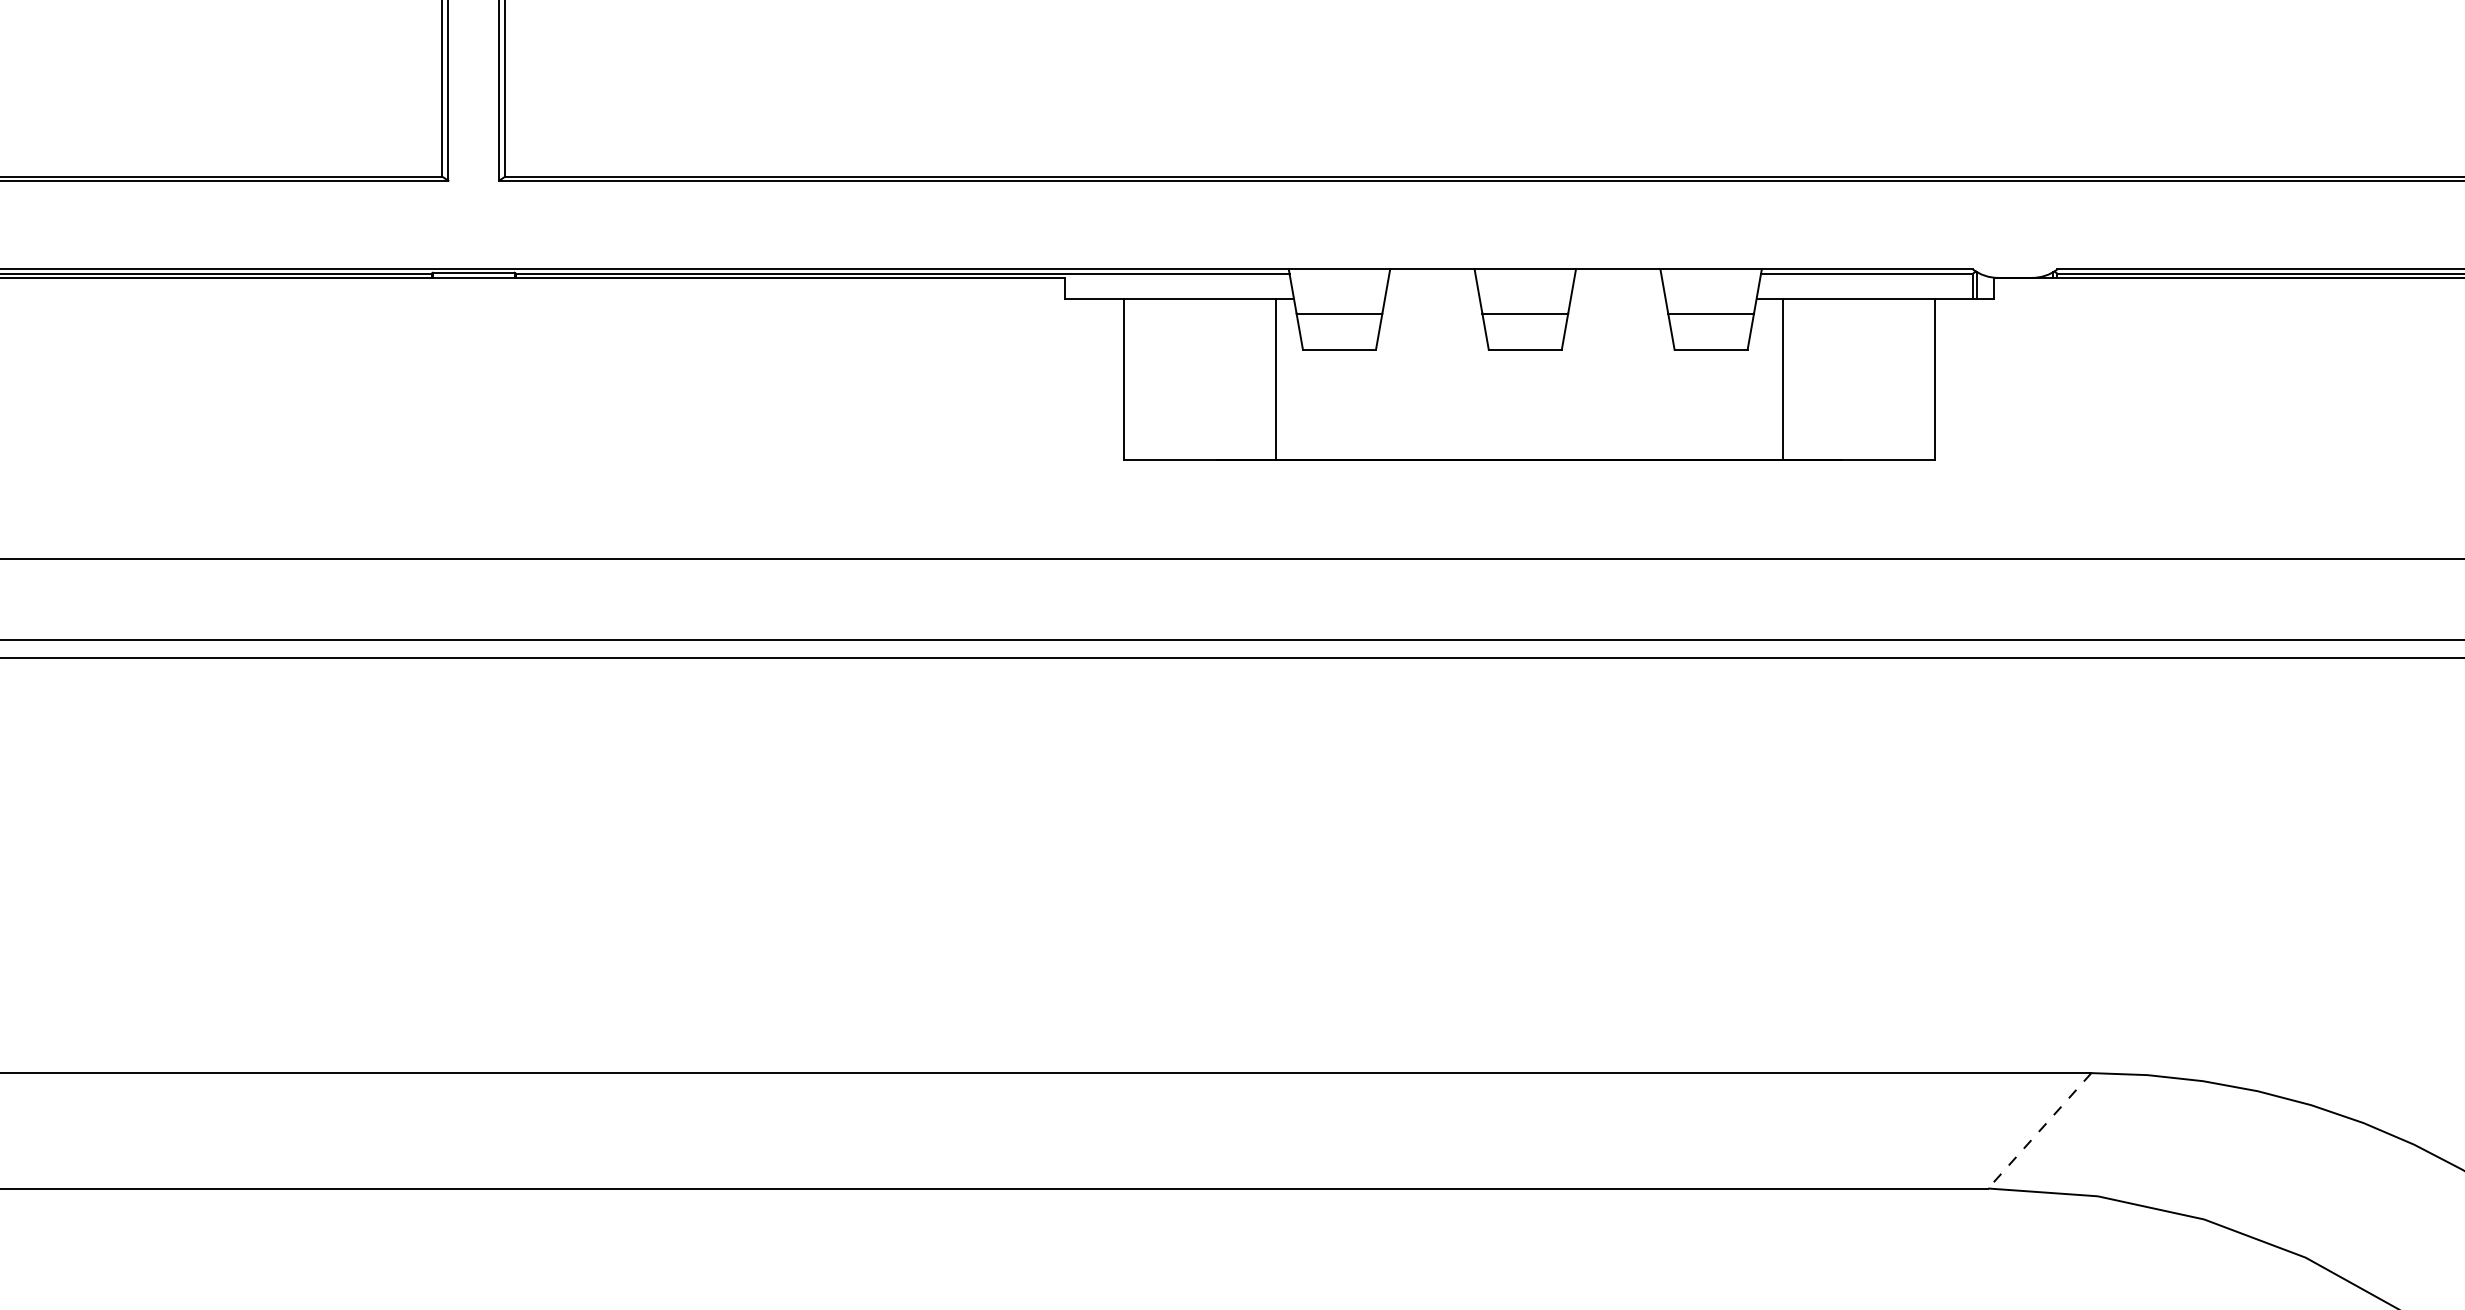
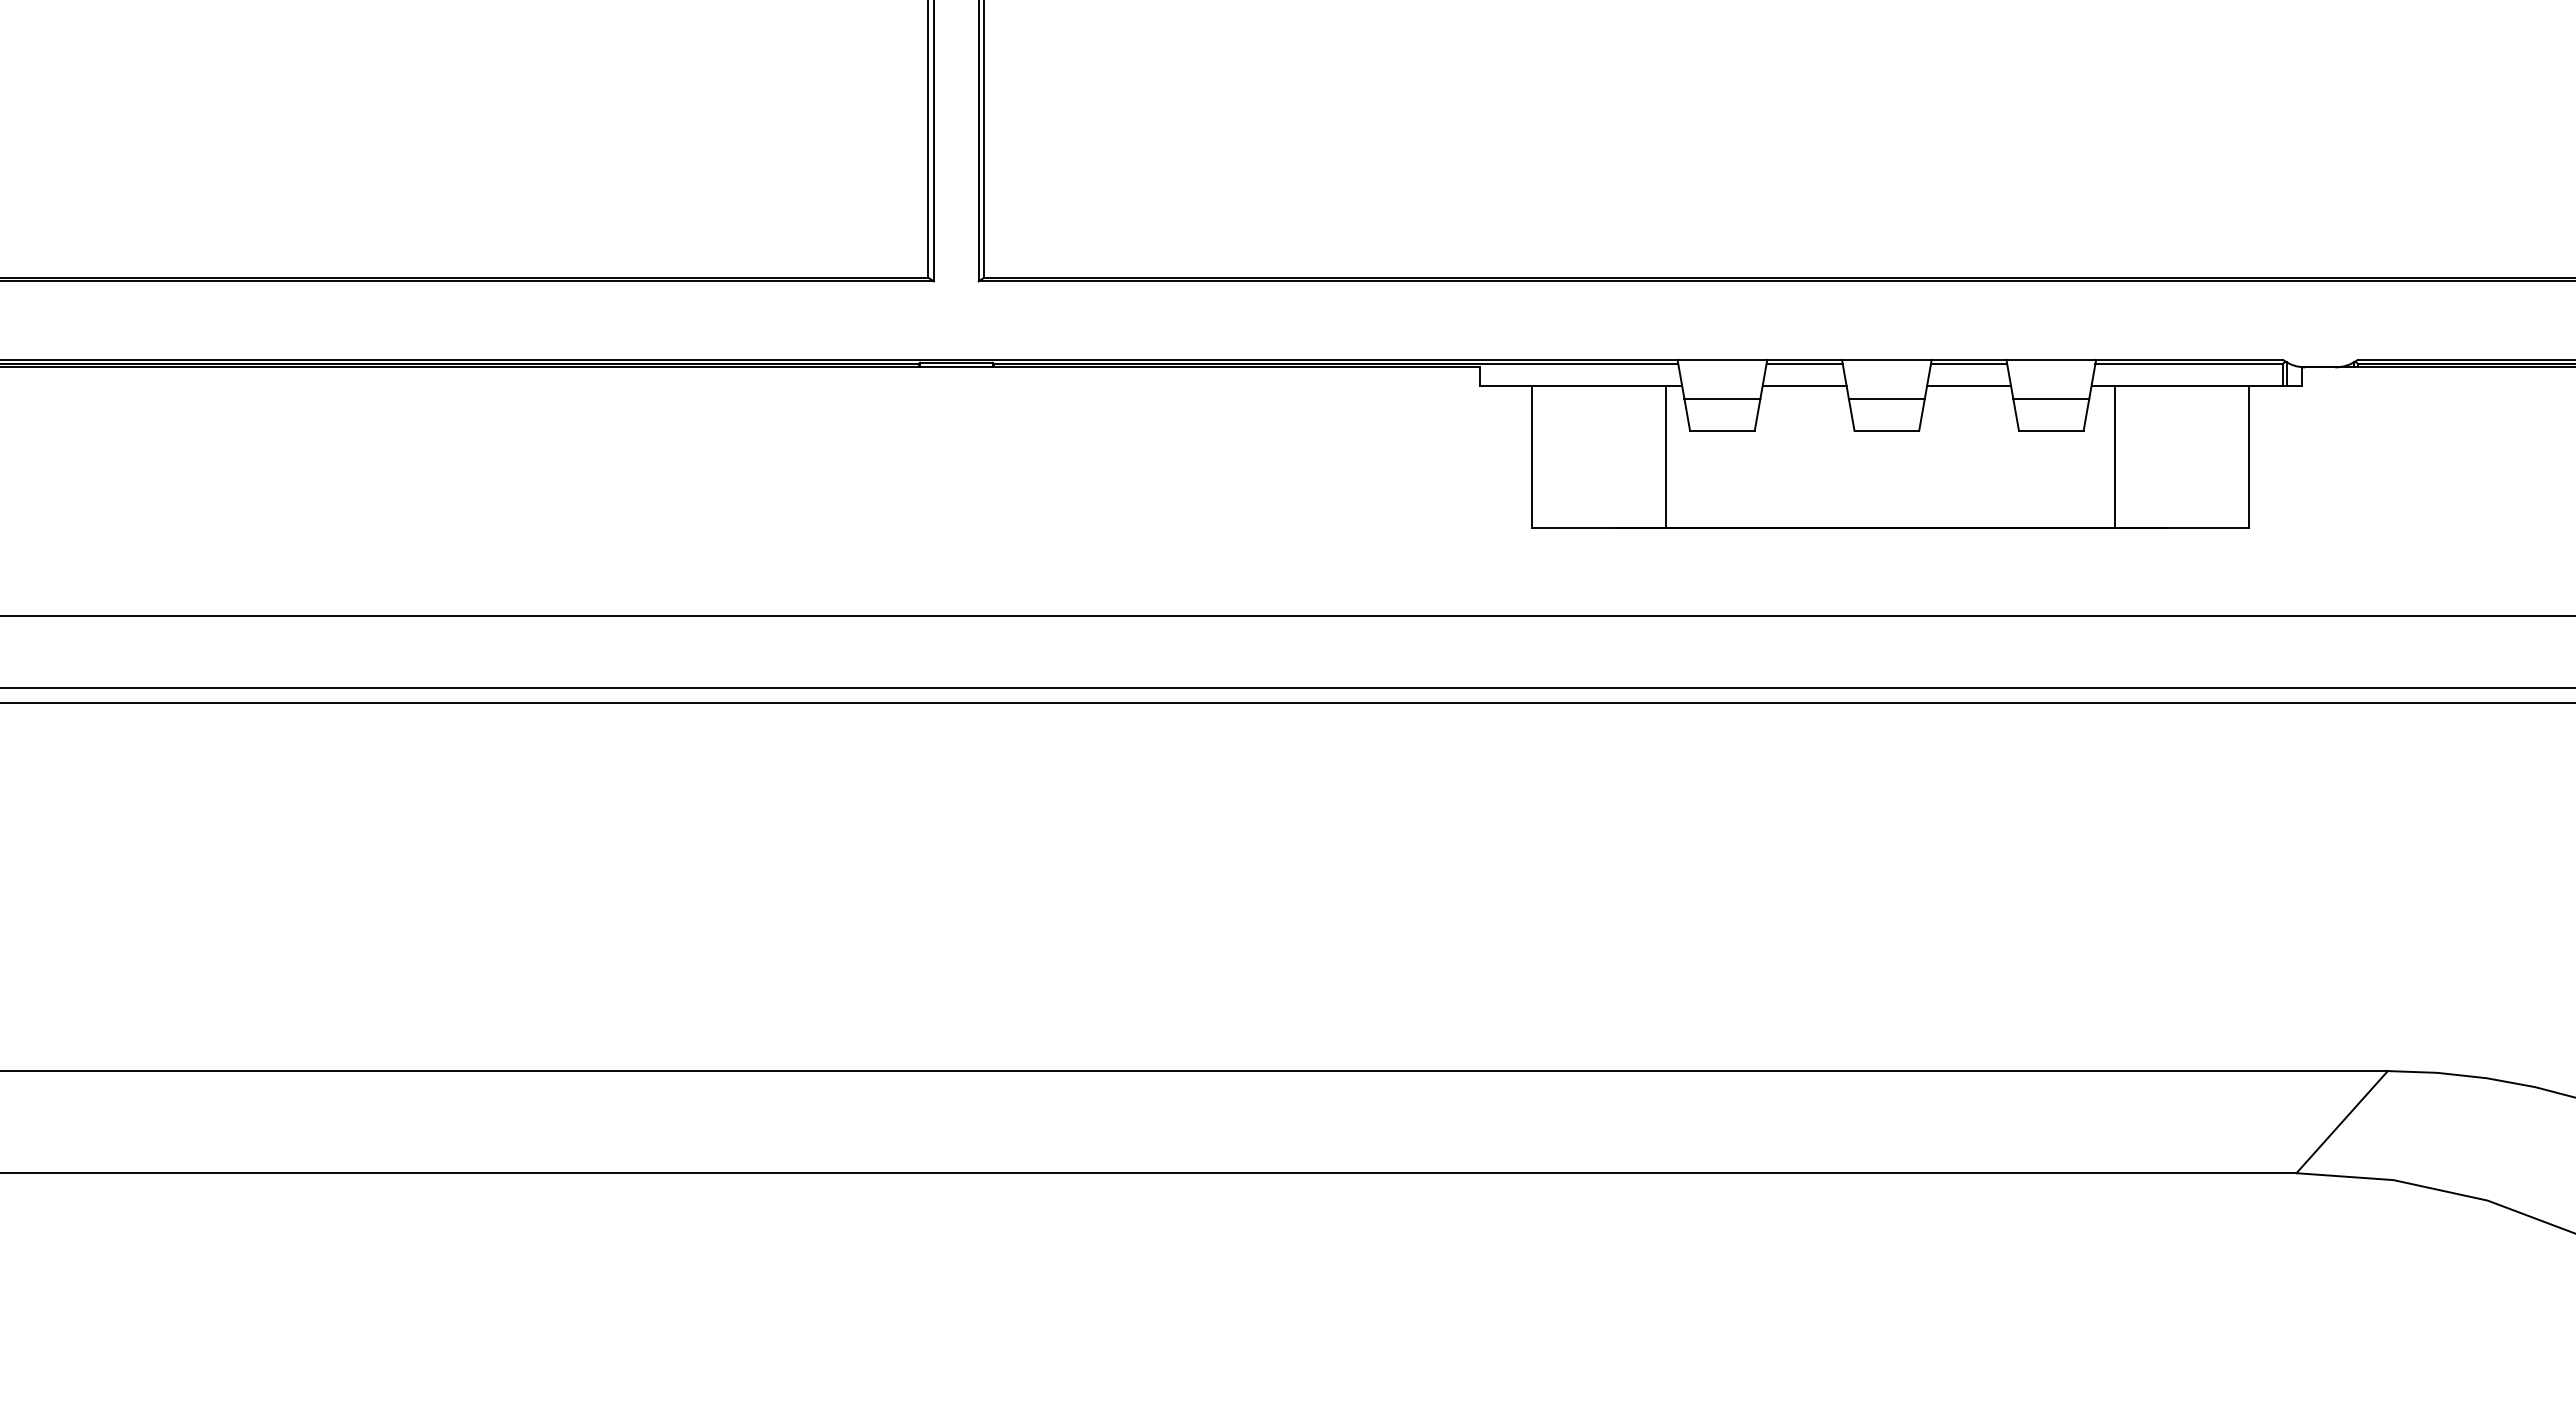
line: (1432, 273) -> (1804, 363), added
line: (1618, 273) -> (1969, 363), added
line: (1432, 299) -> (1804, 386), added
line: (1618, 299) -> (1969, 386), added
line: (2040, 1131) -> (2342, 1122), dashed -> solid

